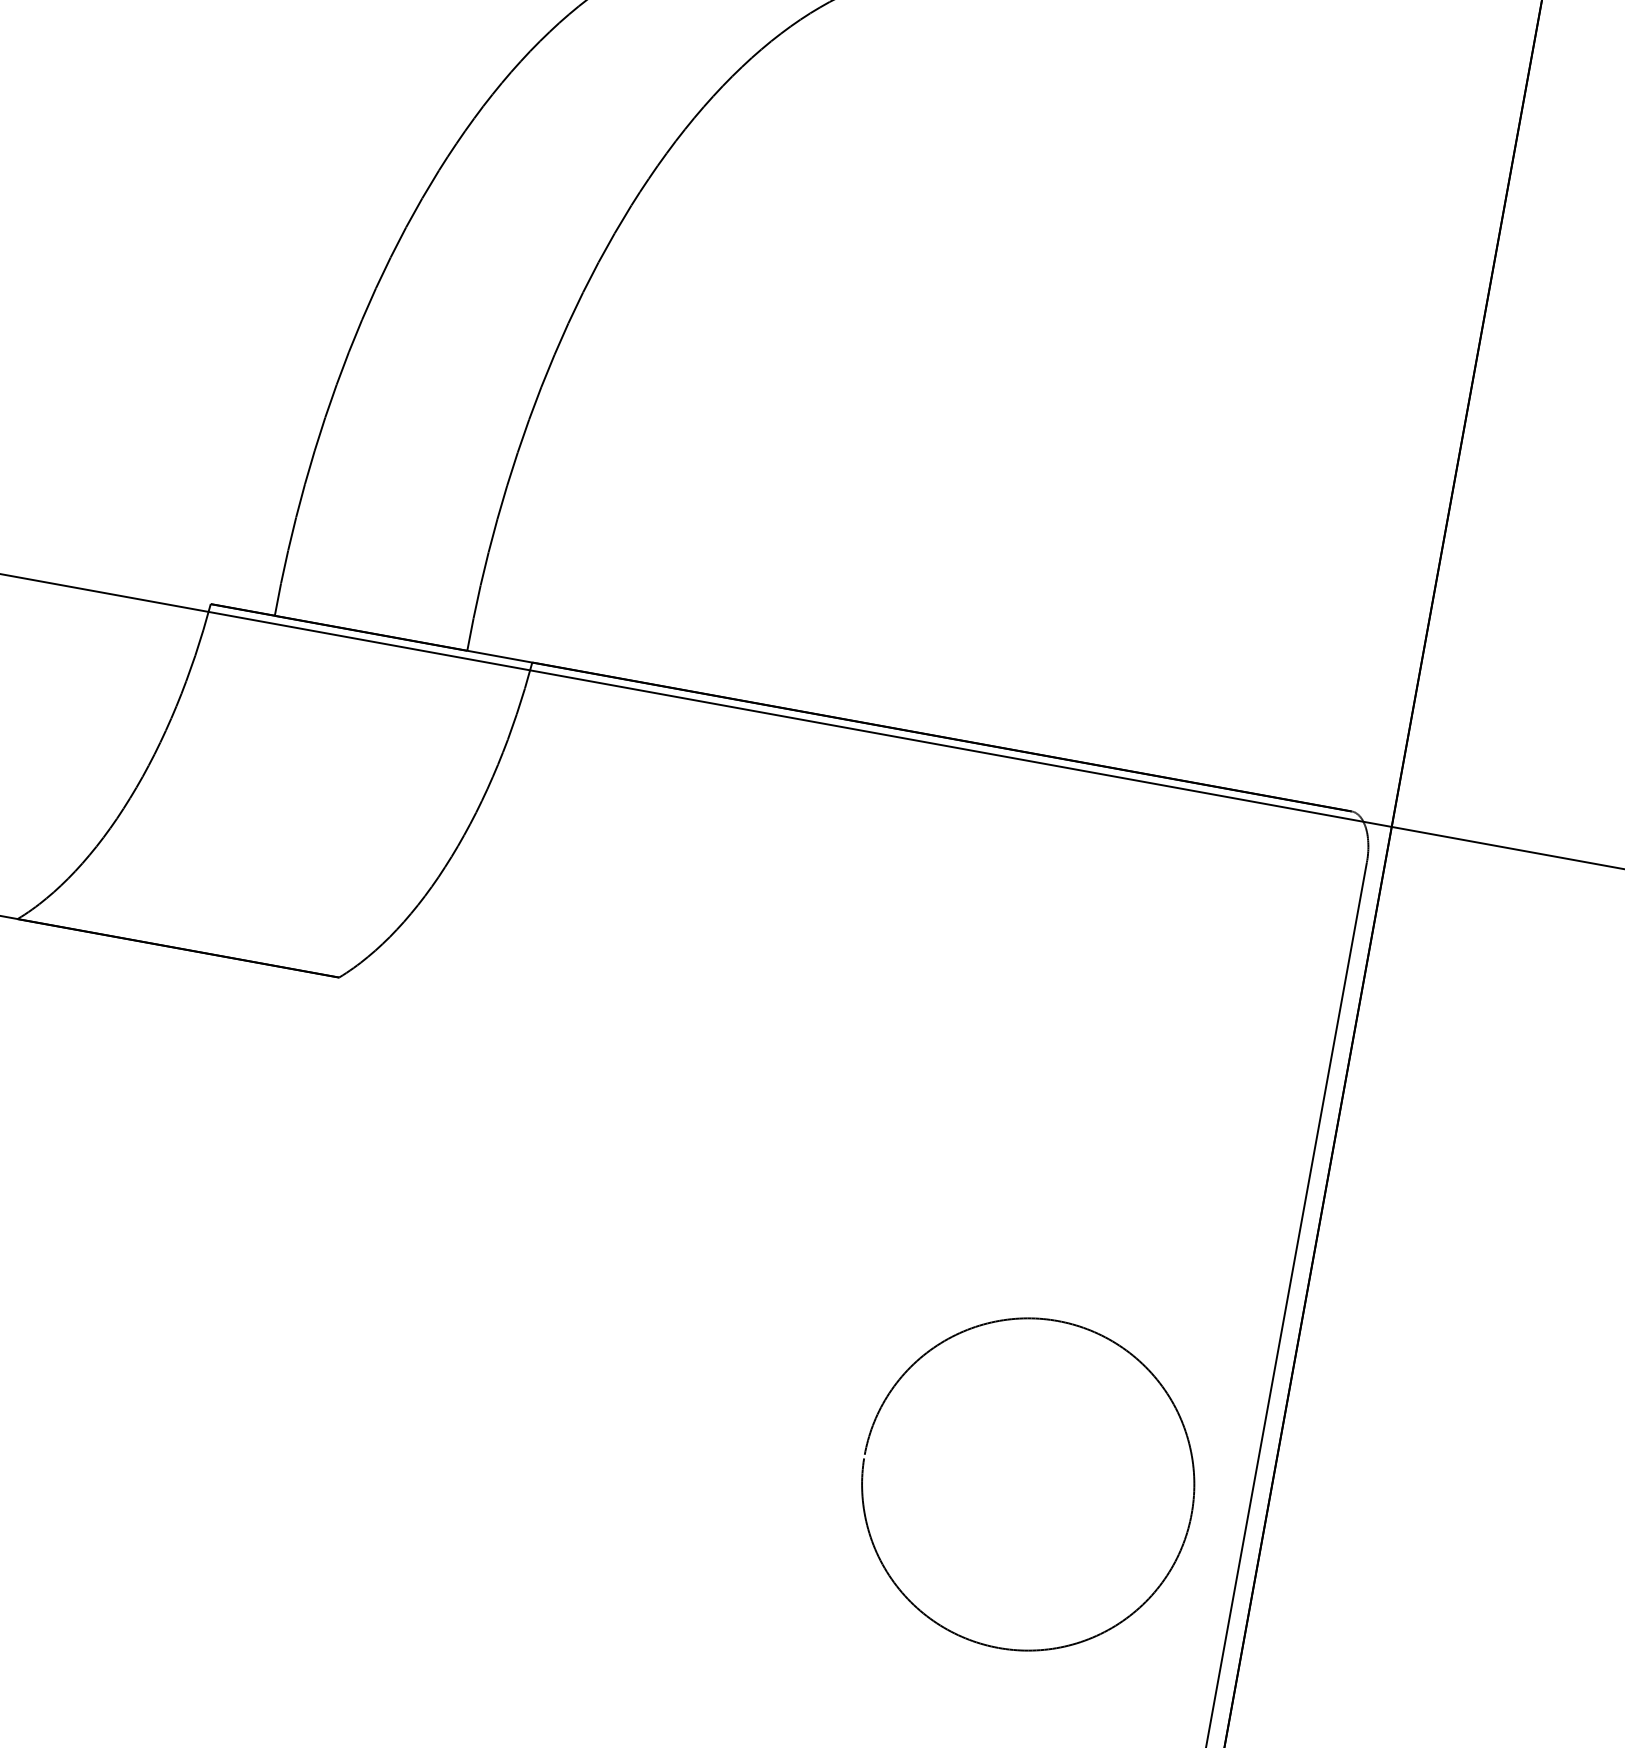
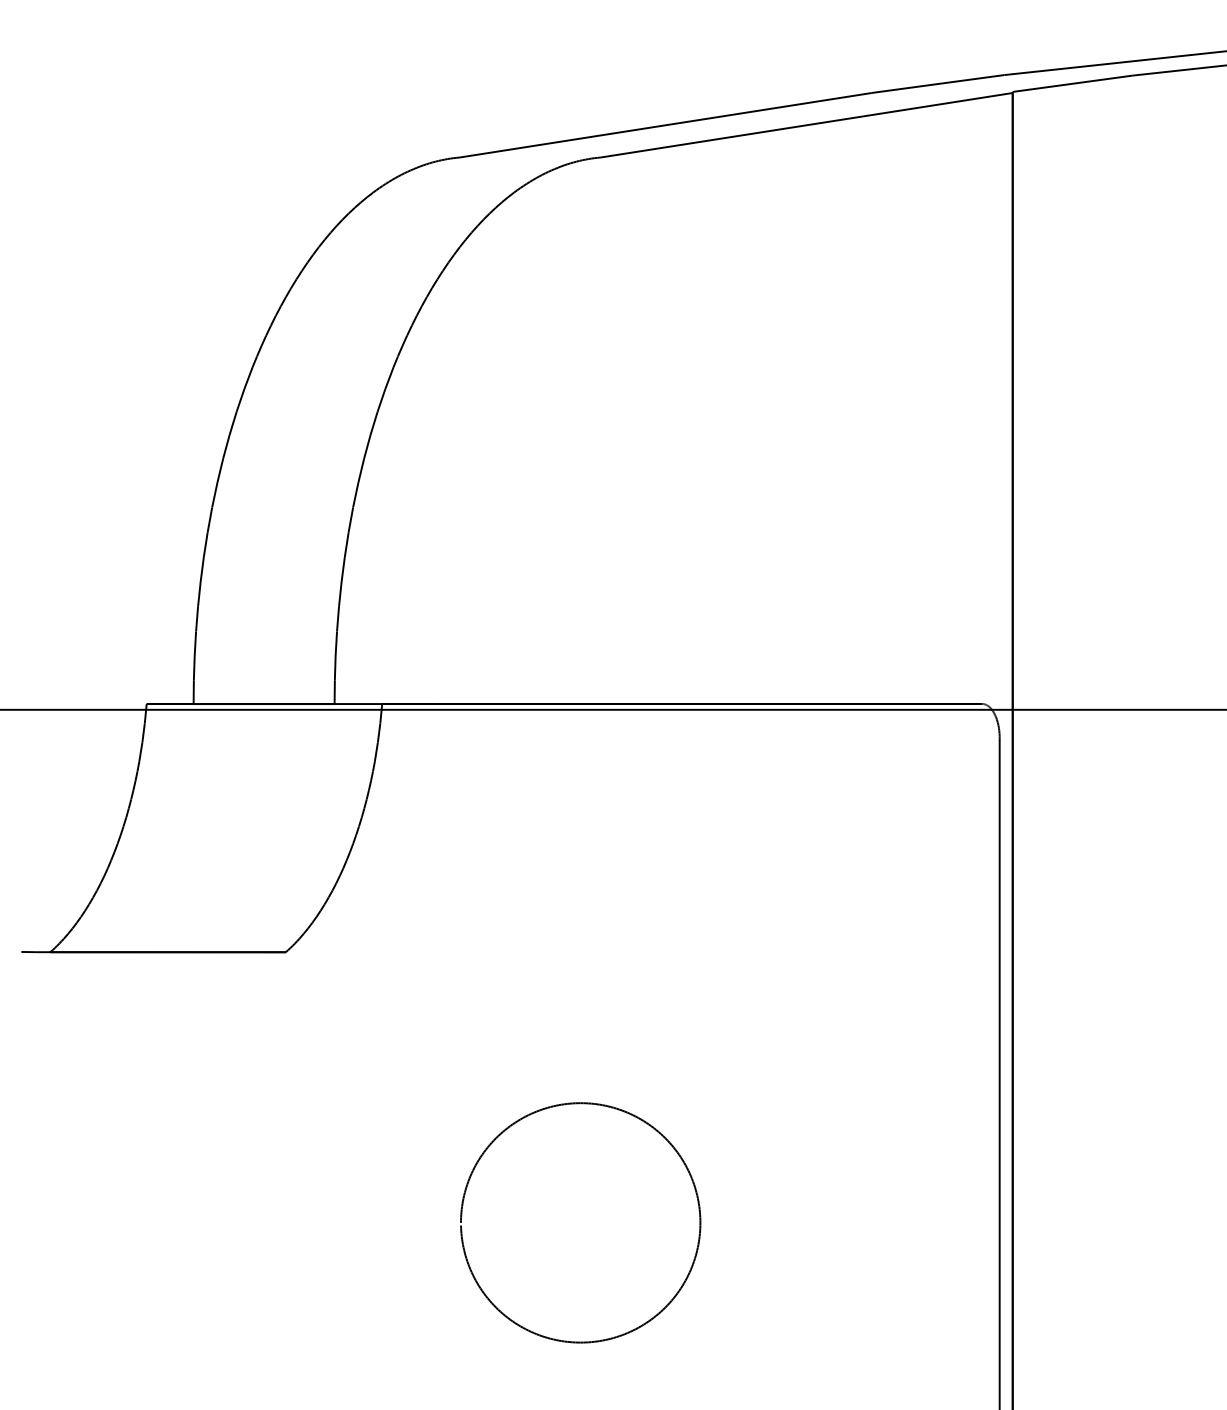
part: (1000, 1322) -> (540, 1111), moved

